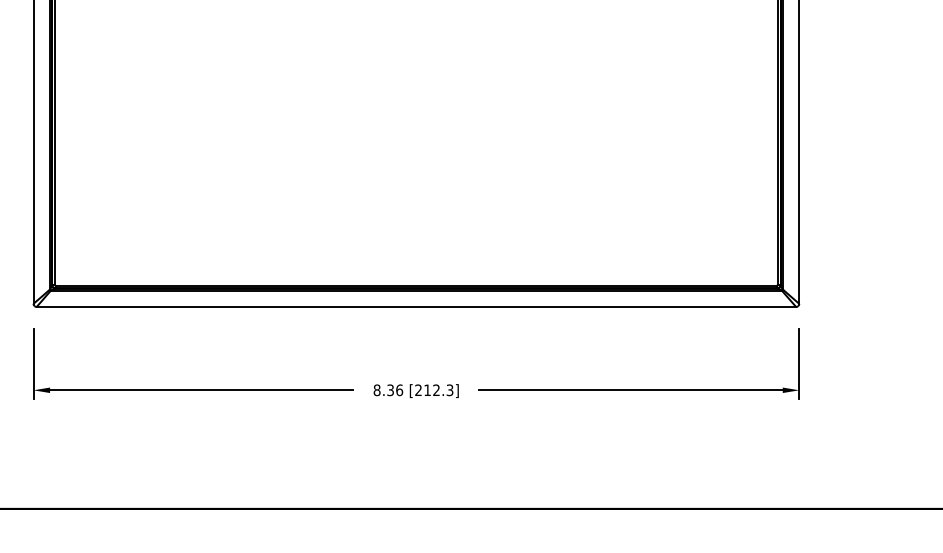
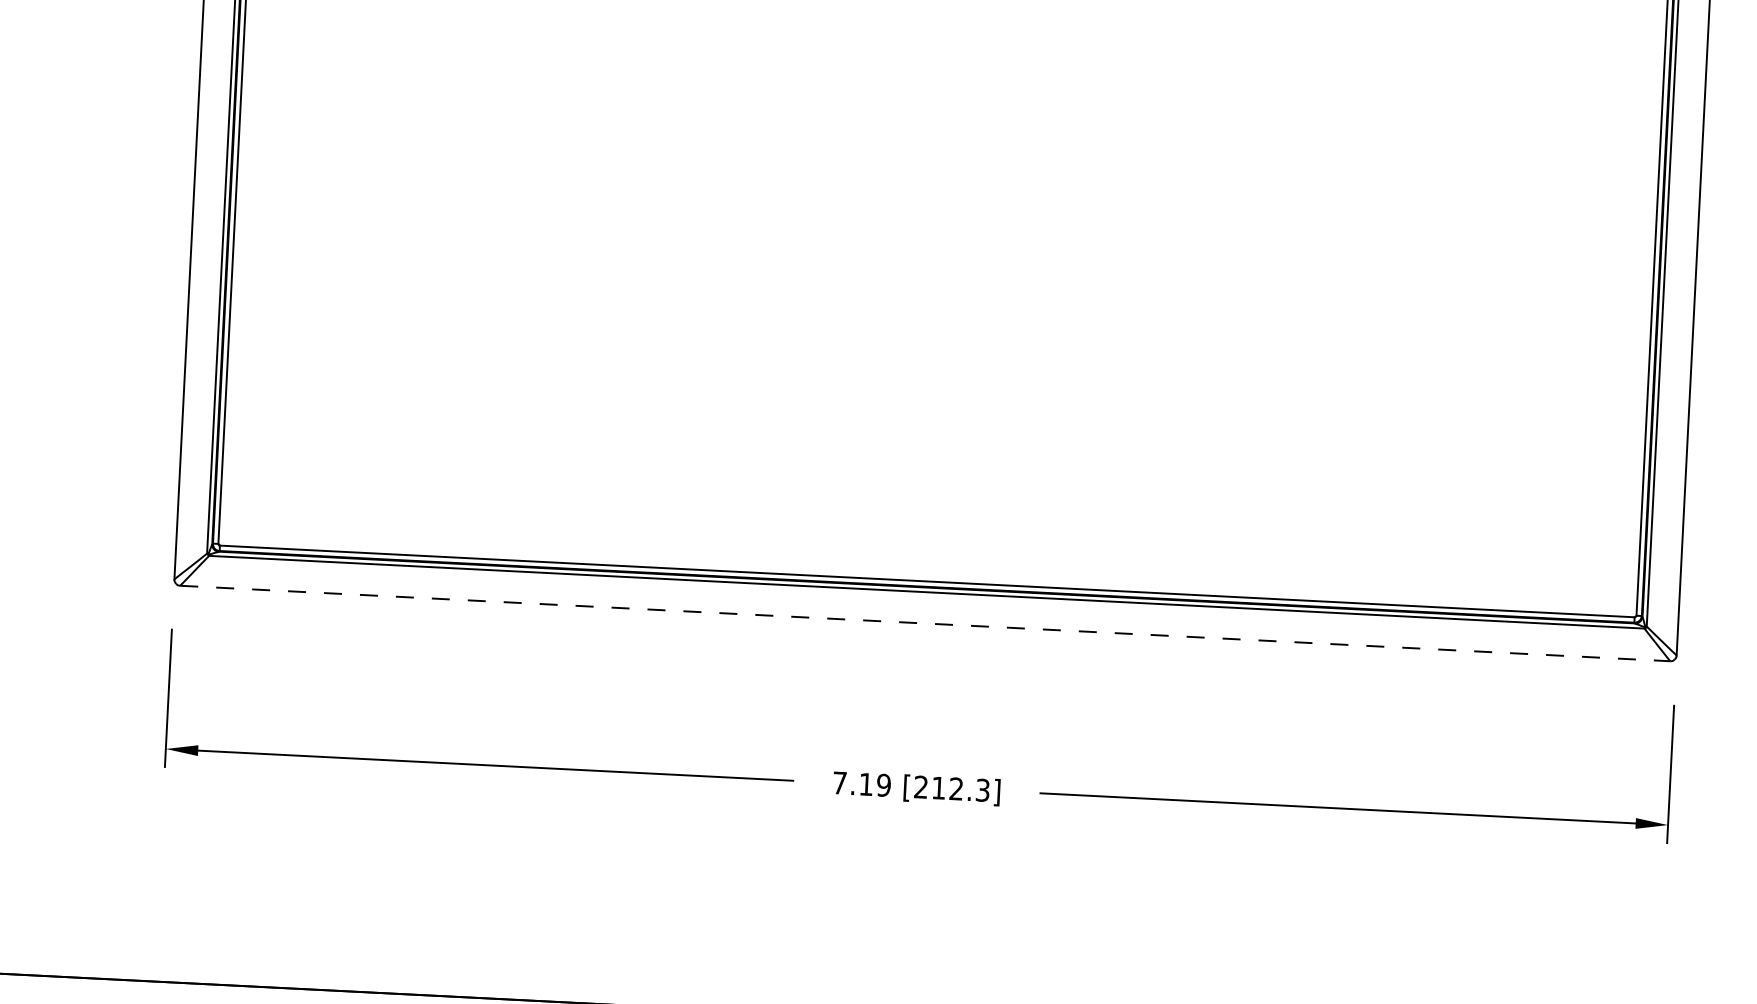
line: (416, 306) -> (925, 622), solid -> dashed
text: (388, 390) -> (862, 784), 8.36 -> 7.19

